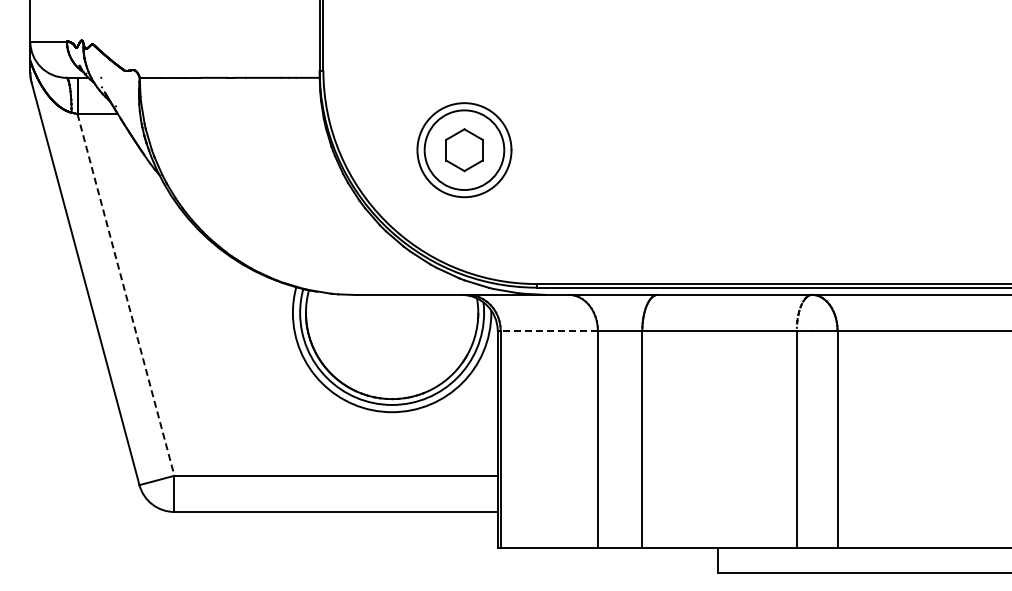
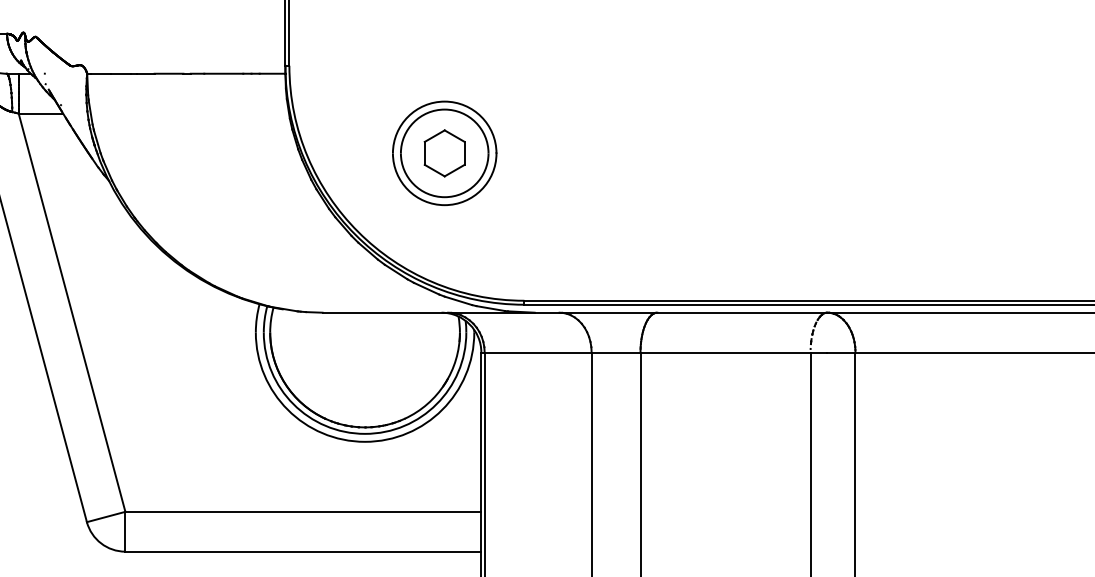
line: (126, 295) -> (72, 313), dashed -> solid
line: (549, 331) -> (538, 352), dashed -> solid

